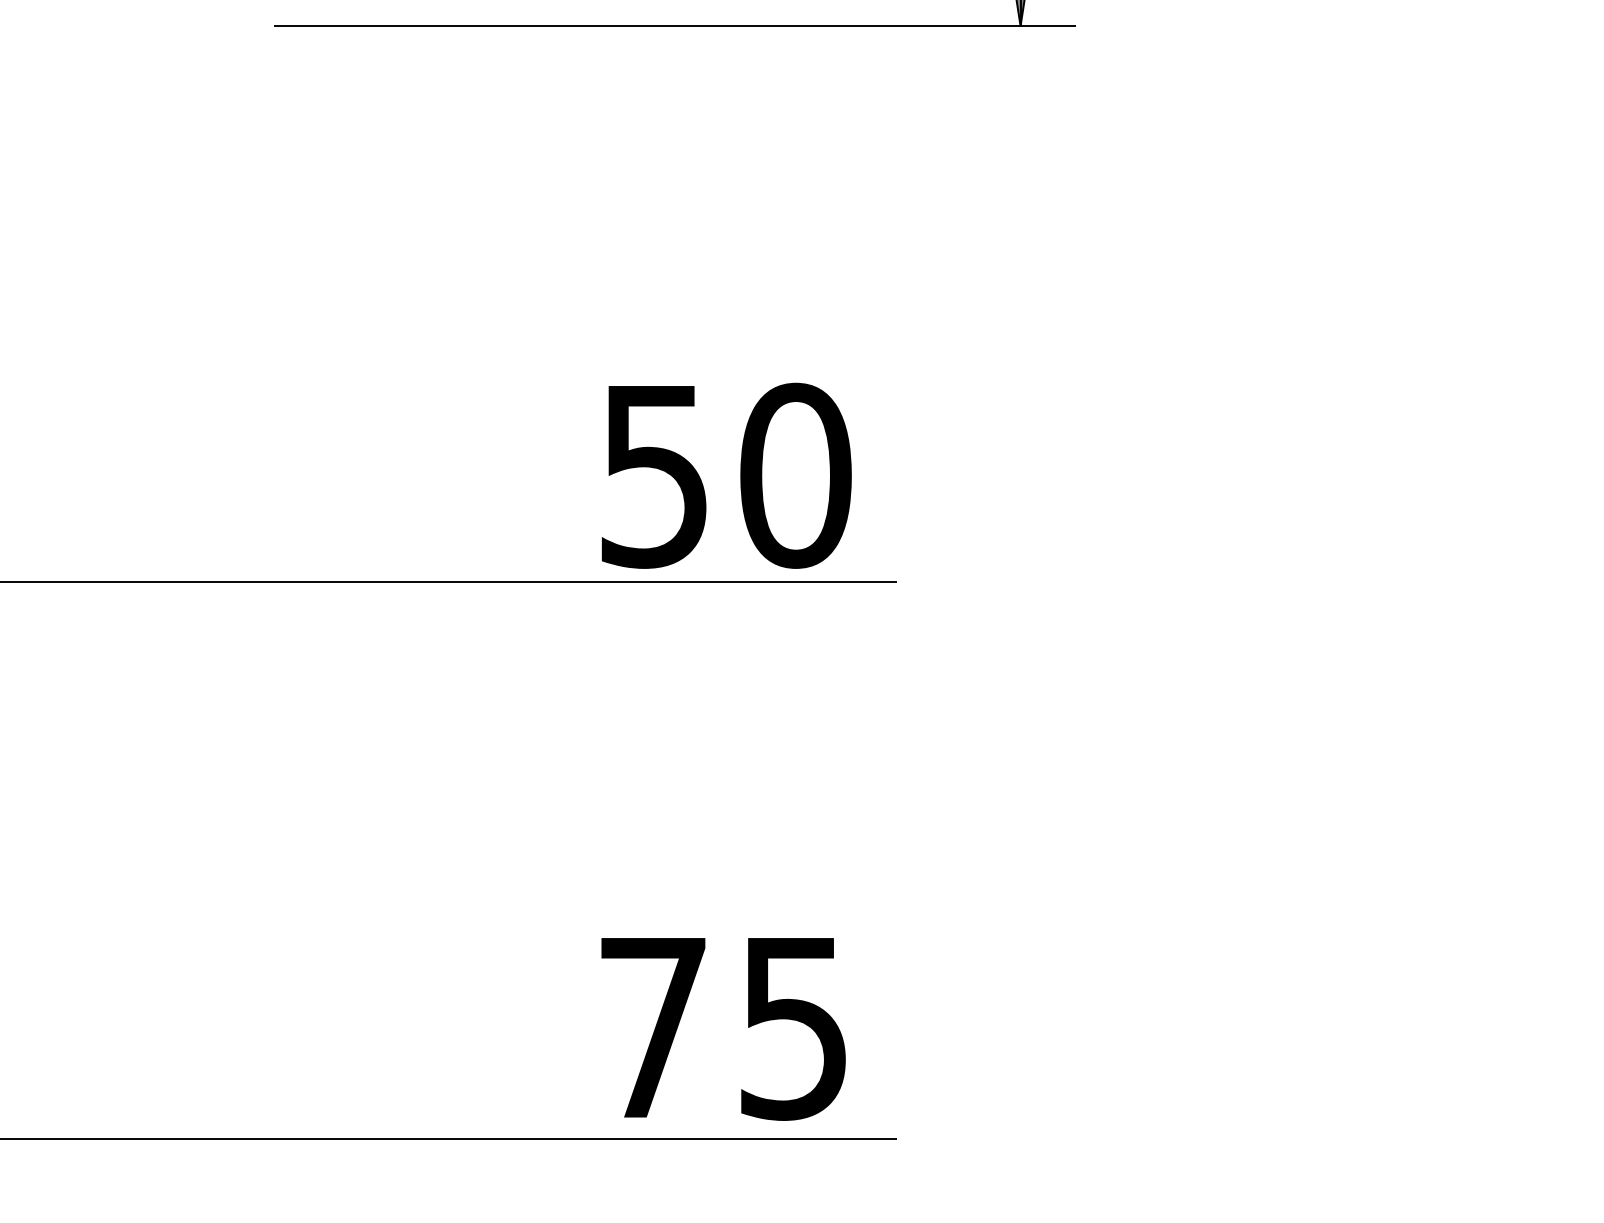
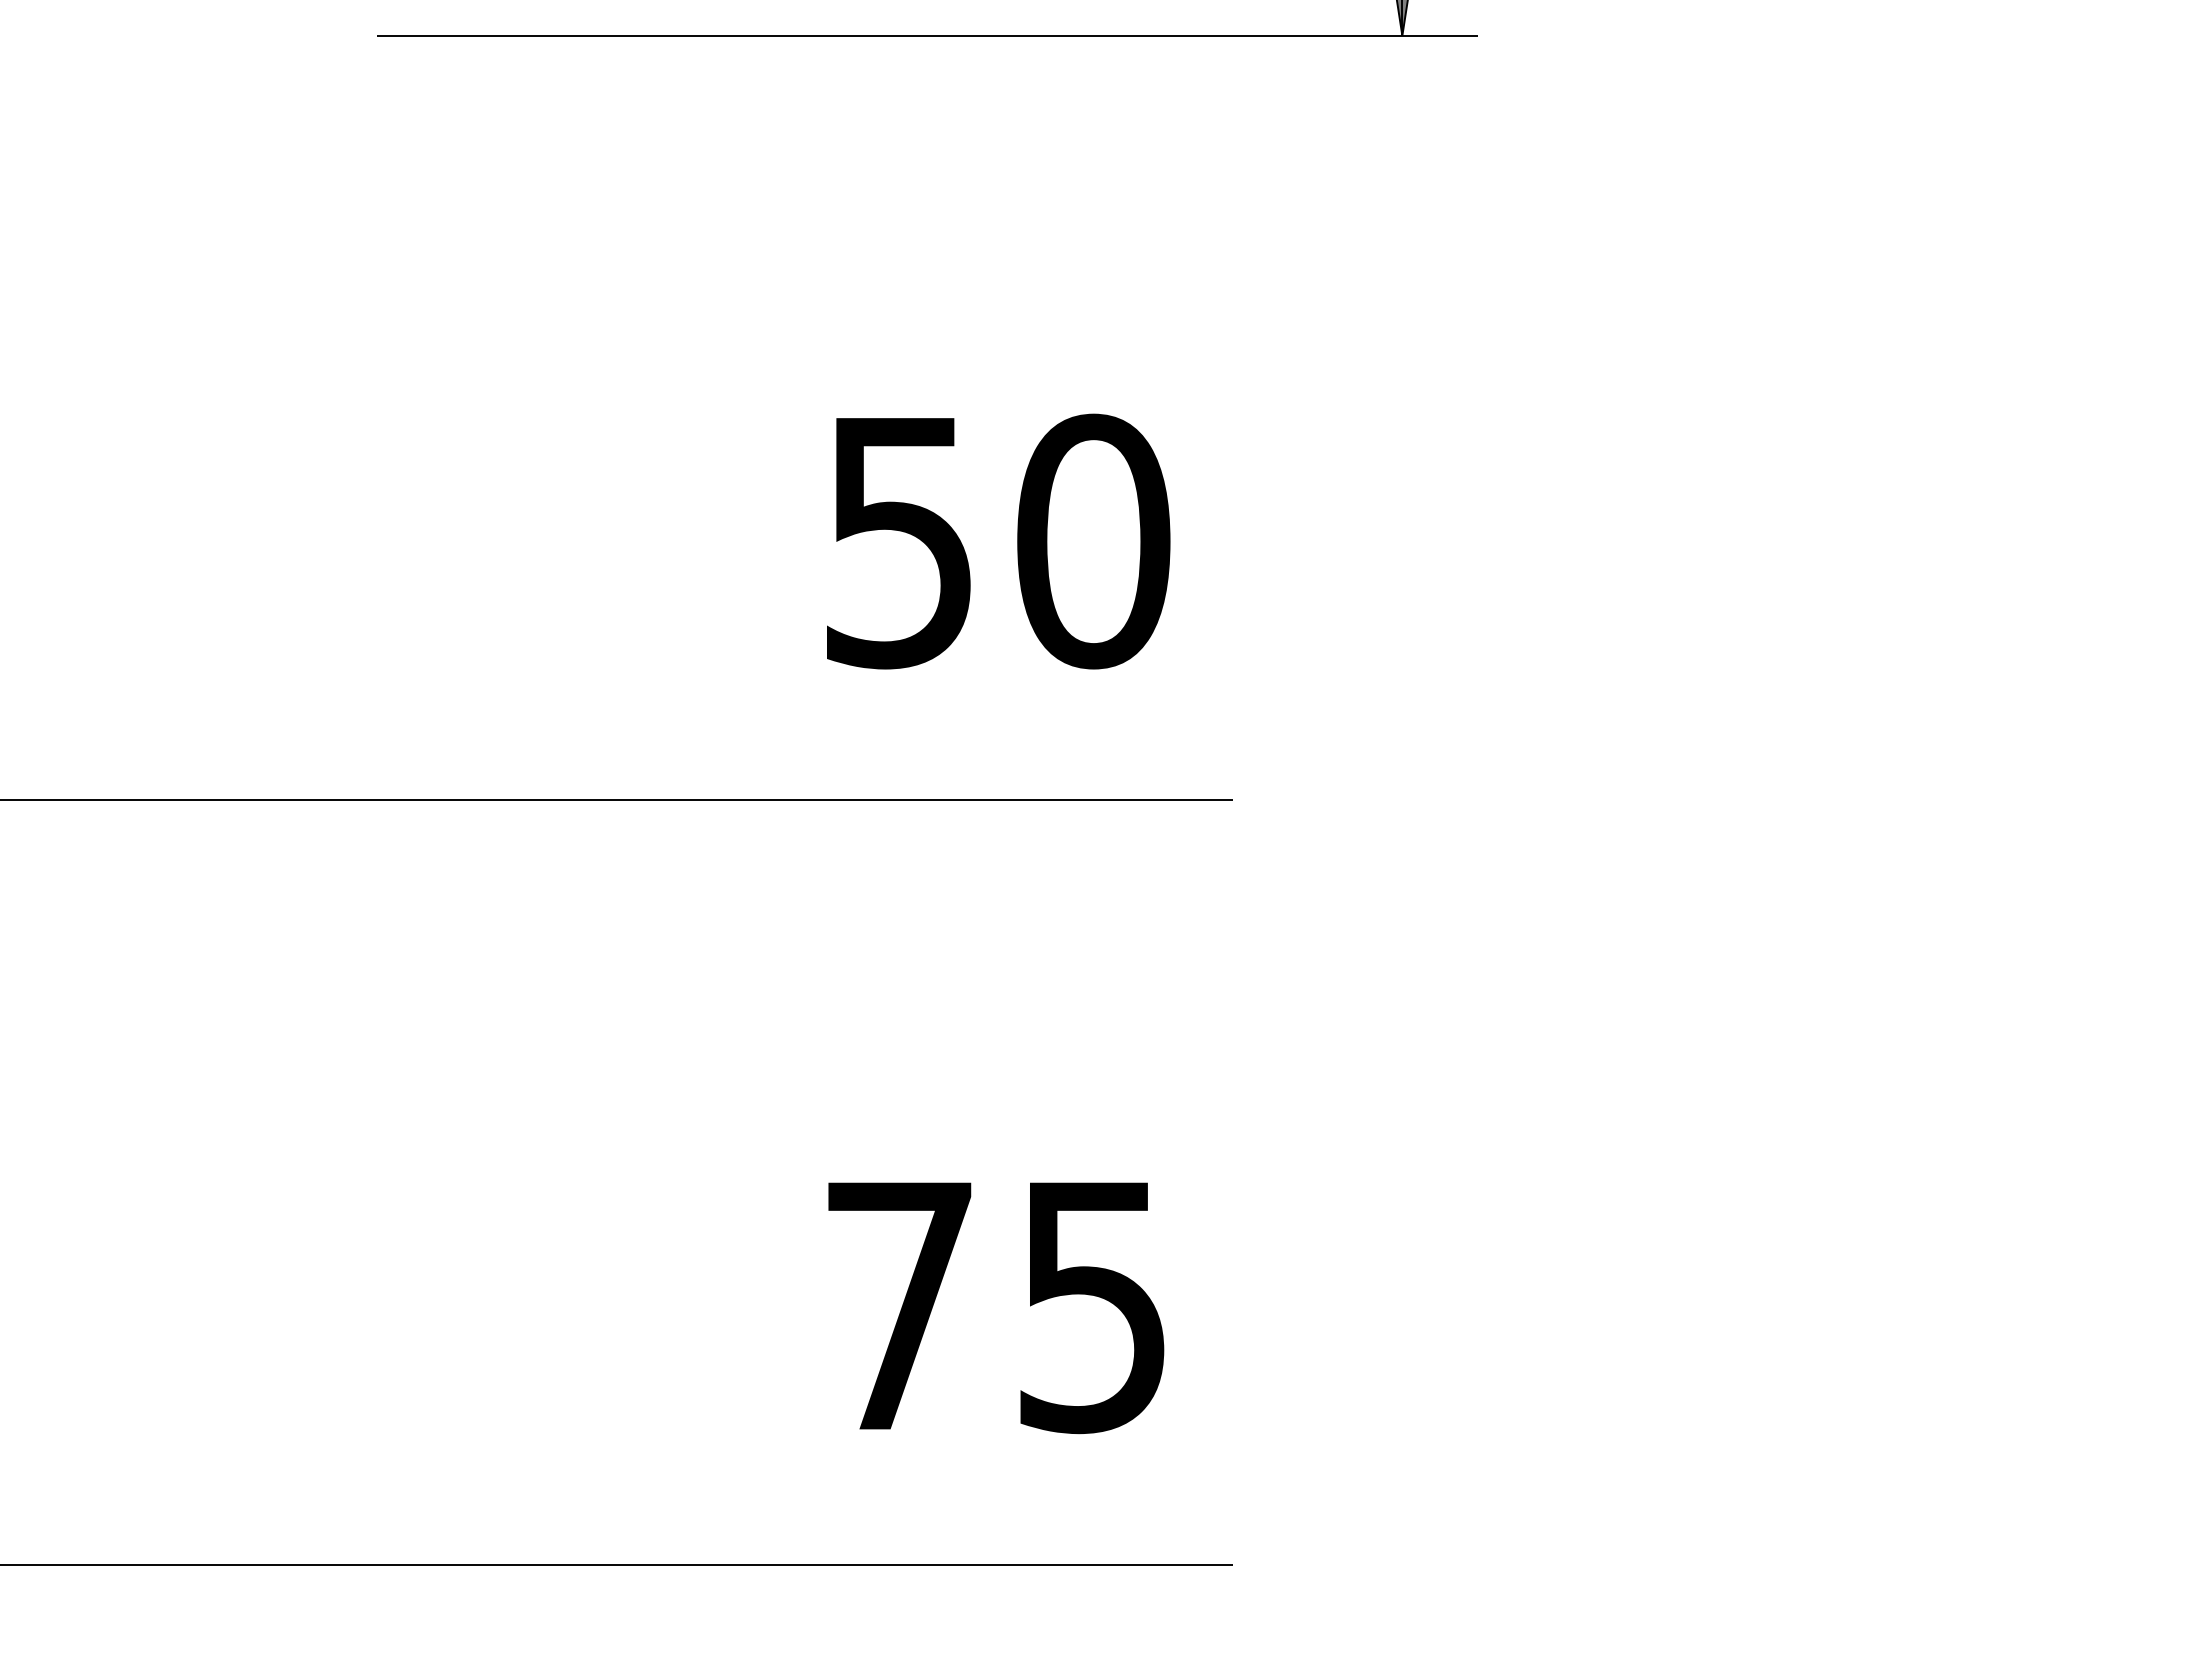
text: (726, 475) -> (998, 541), moved
text: (723, 1029) -> (996, 1308), moved

